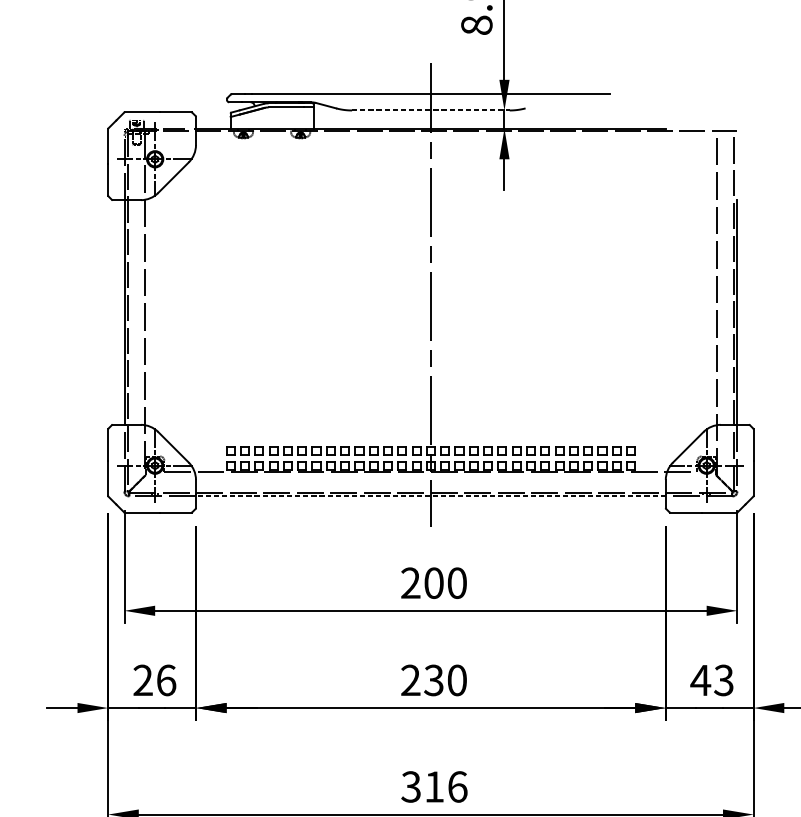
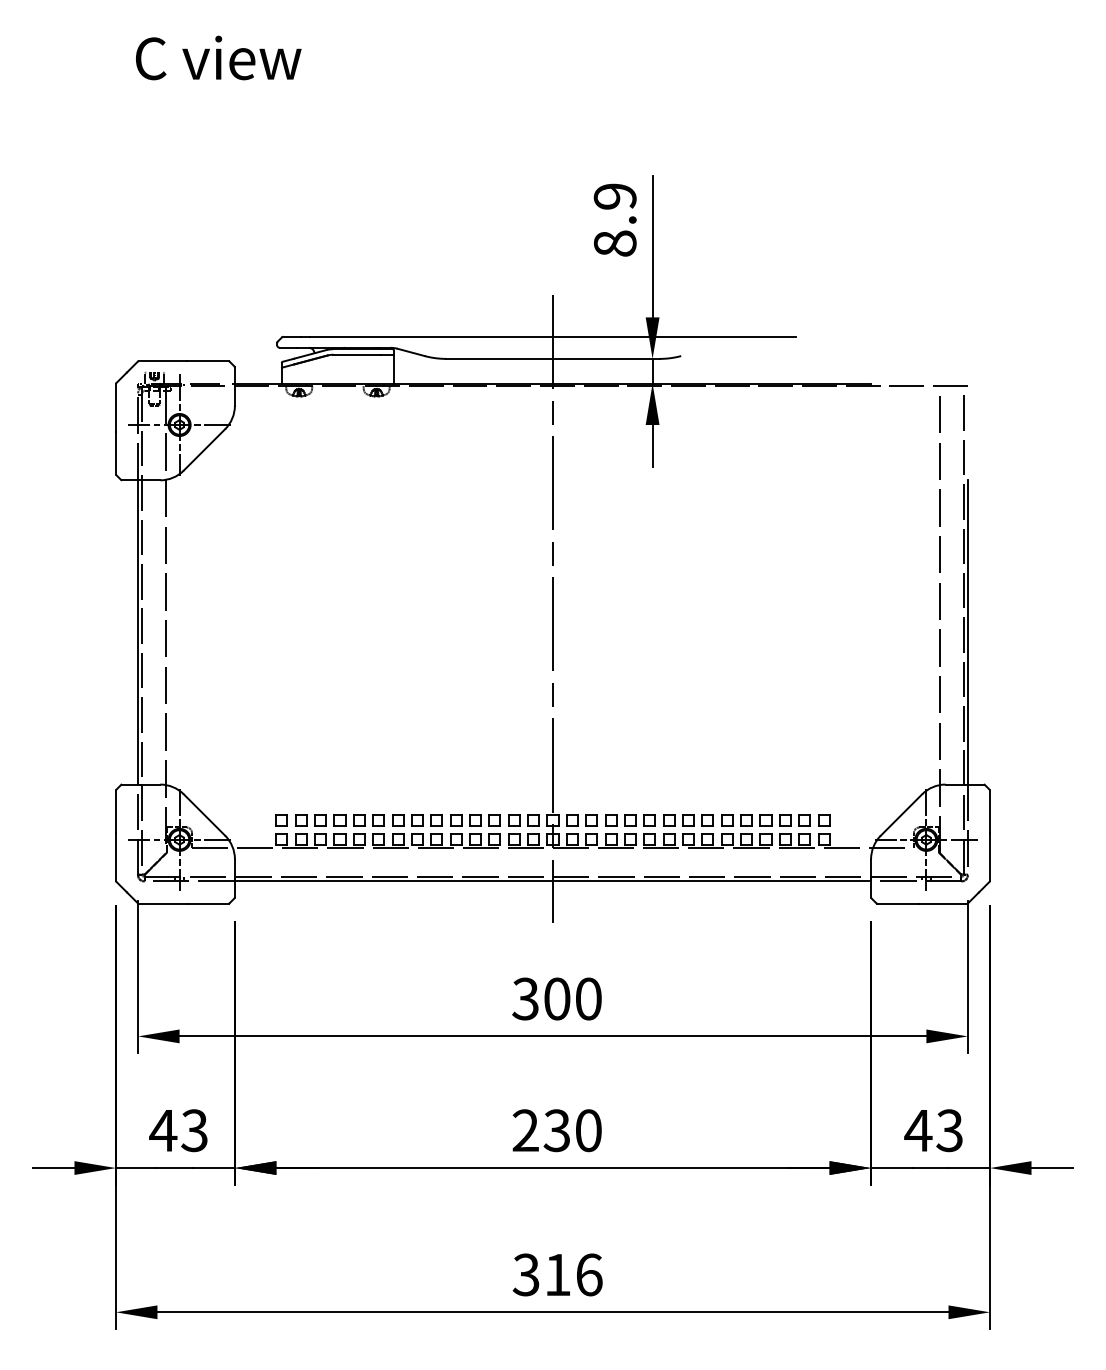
line: (431, 110) -> (553, 358), dashed -> solid
line: (430, 496) -> (552, 881), dashed -> solid
text: (410, 582) -> (525, 998), 200 -> 300
text: (154, 680) -> (178, 1130), 26 -> 43

